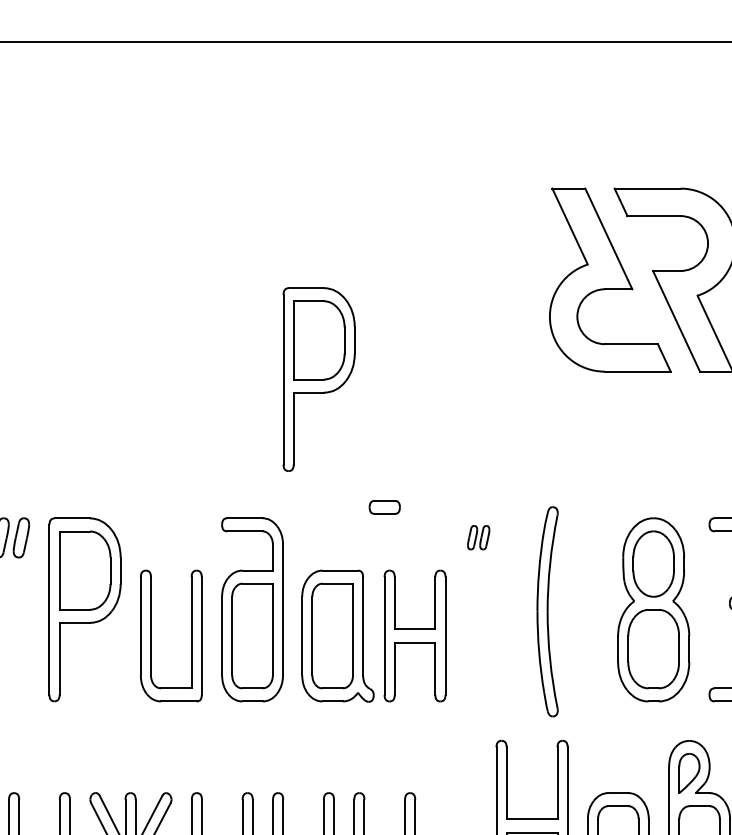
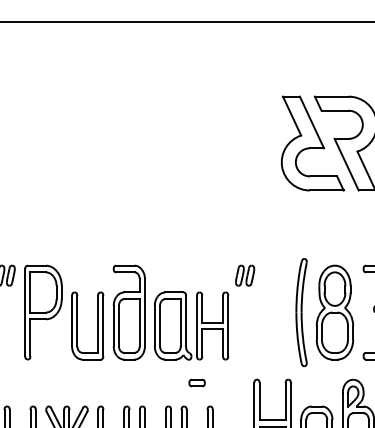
part: (319, 379) -> (163, 194), removed
part: (383, 506) -> (196, 382), moved
part: (479, 537) -> (245, 275), size x1.67
part: (547, 611) -> (301, 312), moved

